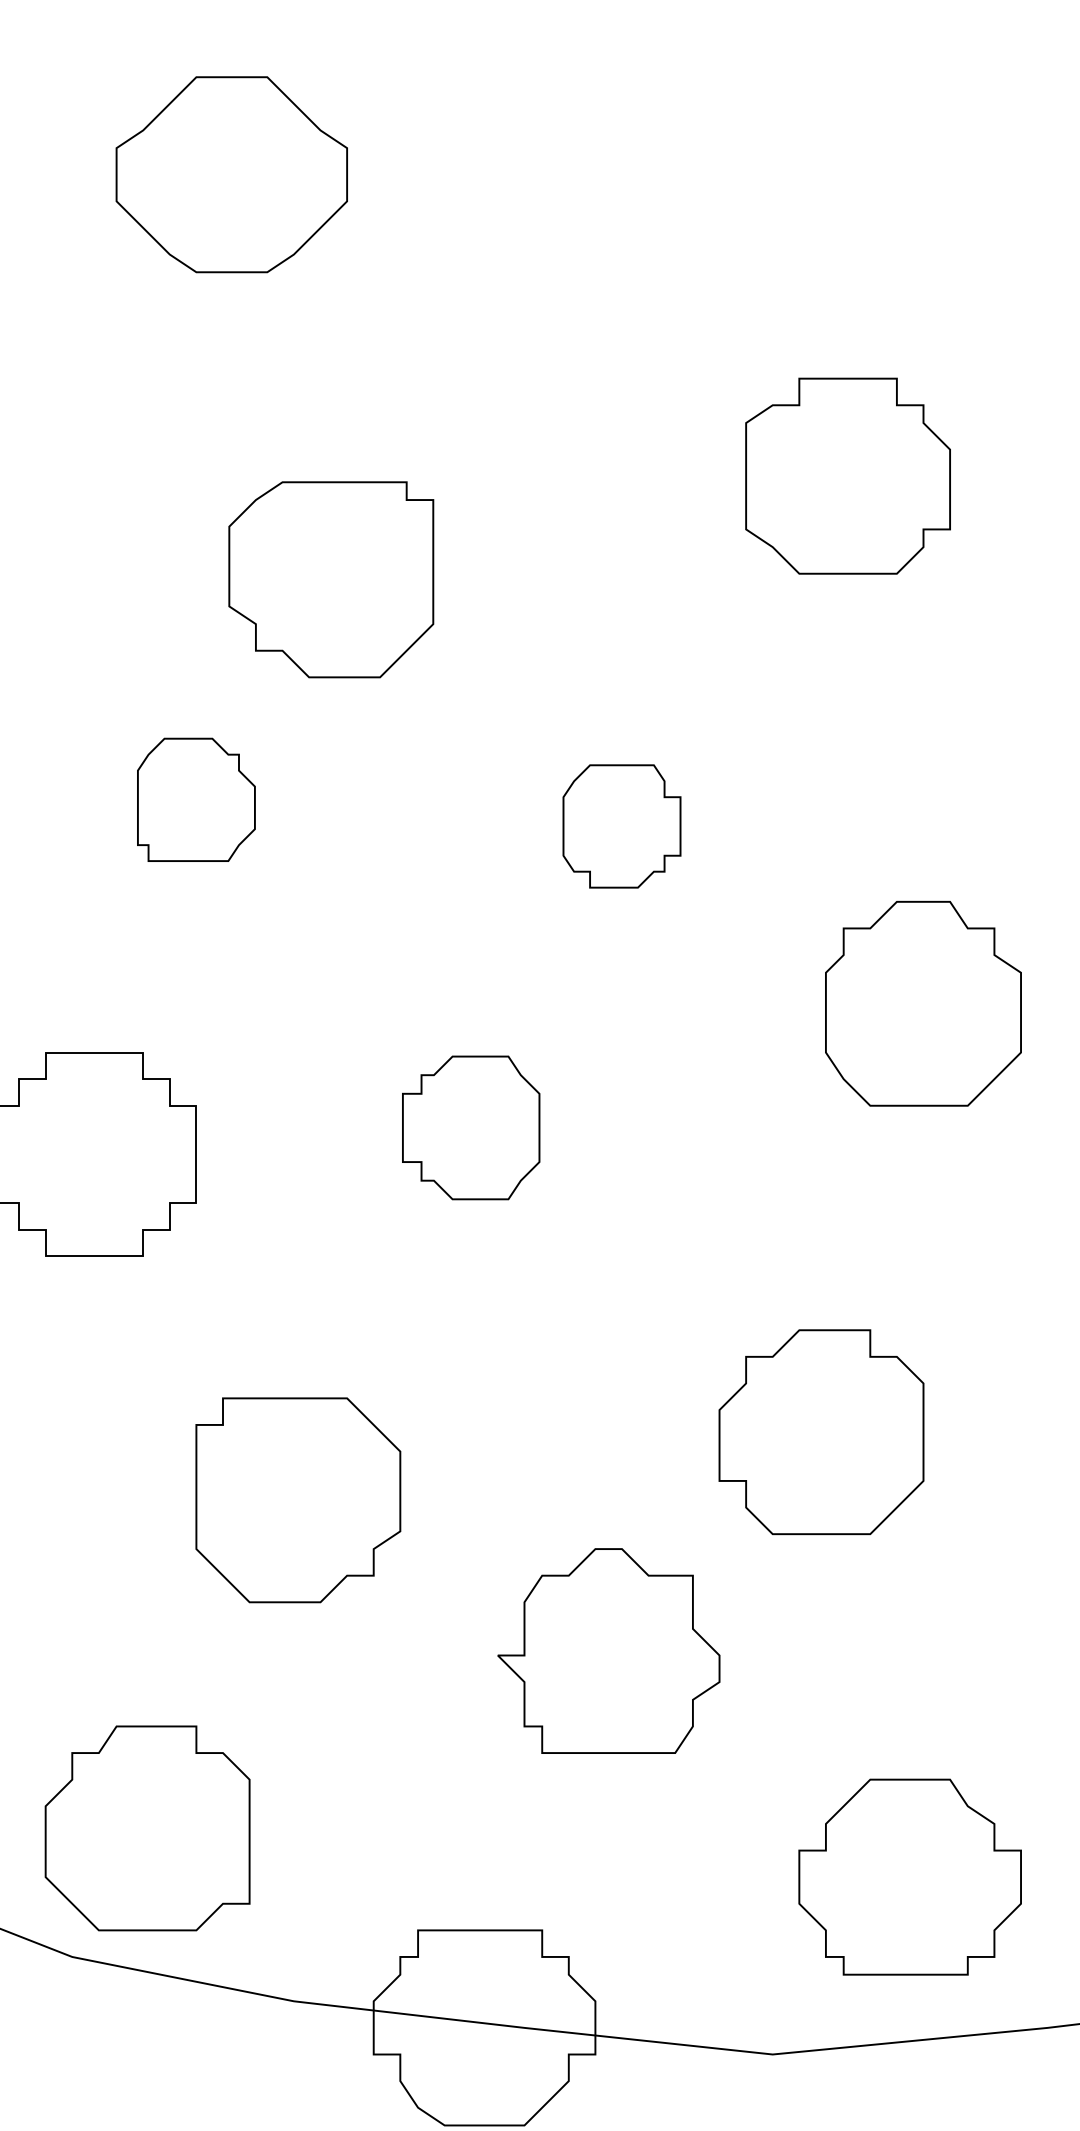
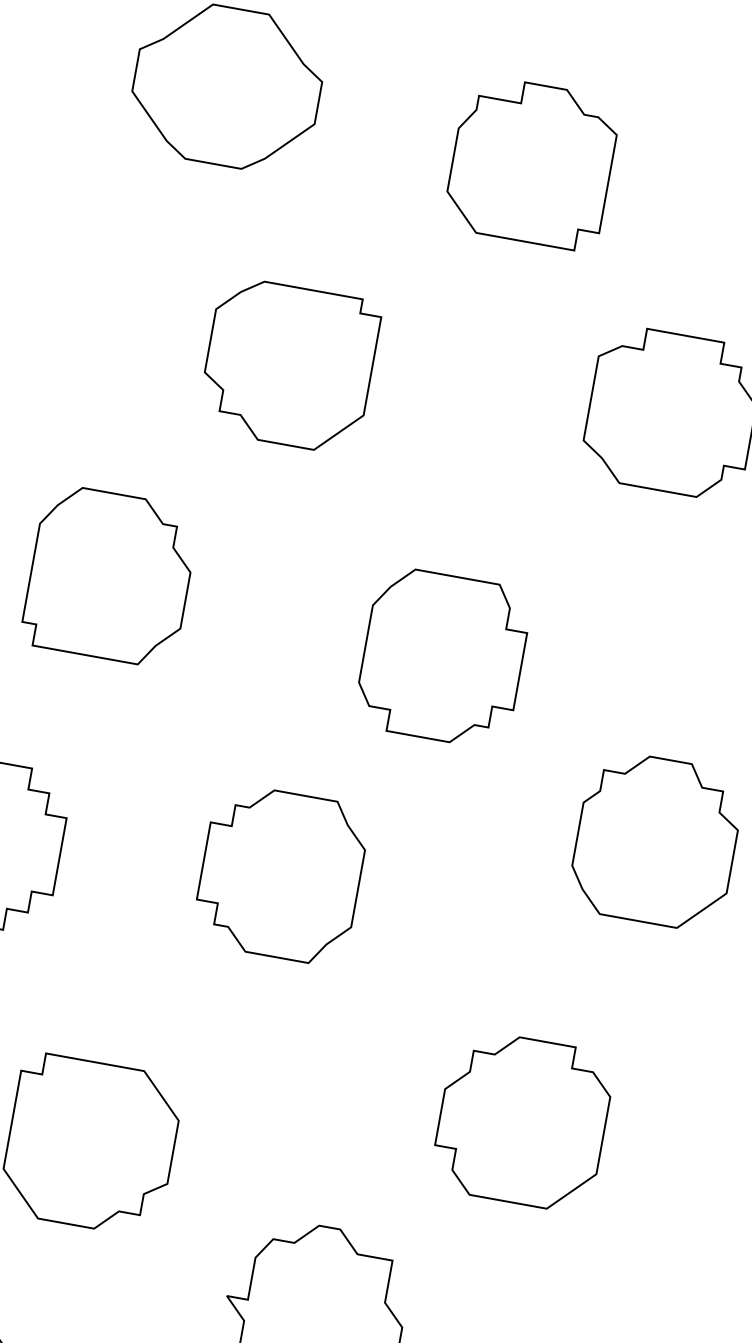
part: (621, 200) -> (531, 162), added
part: (331, 579) -> (289, 365), moved
part: (196, 799) -> (110, 575), size x1.67
part: (621, 826) -> (442, 657), size x1.67
part: (470, 1127) -> (280, 874), size x1.43
part: (821, 1432) -> (522, 1121), moved

